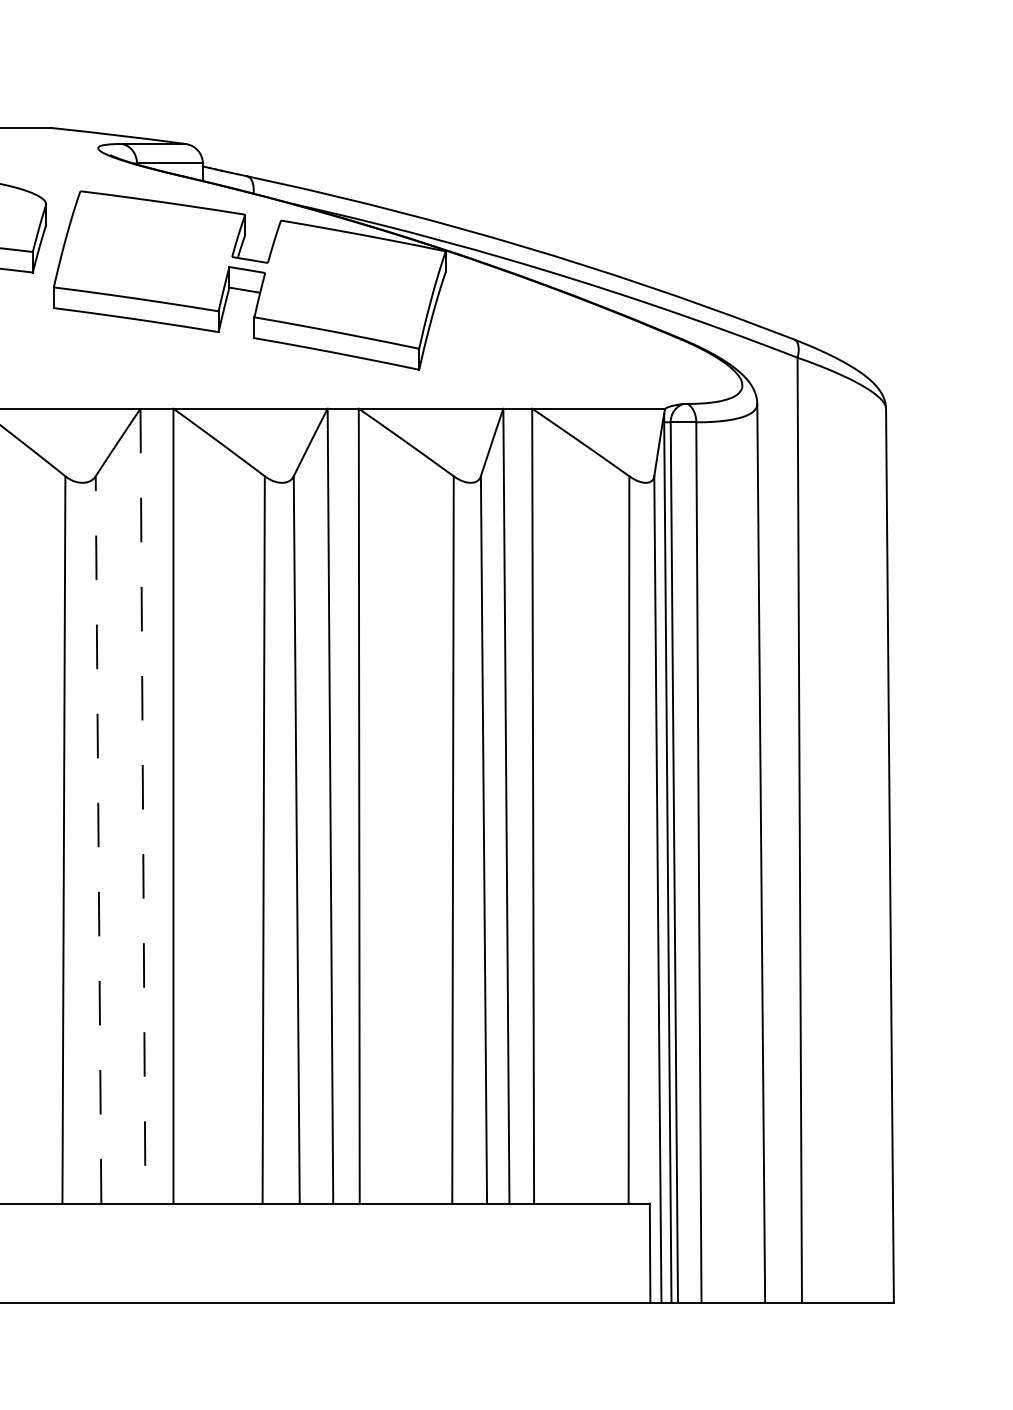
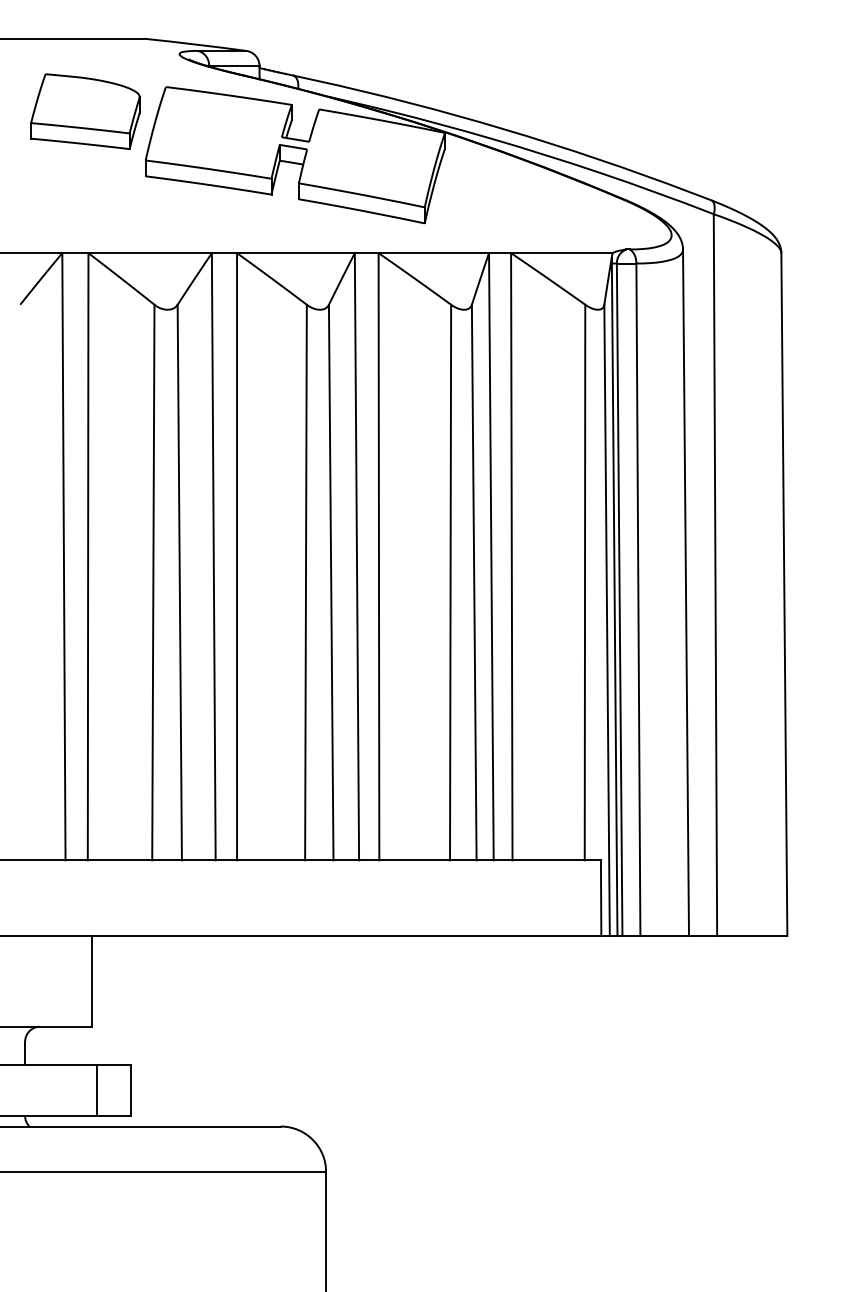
line: (142, 805) -> (213, 556), dashed -> solid
line: (98, 839) -> (179, 582), dashed -> solid

